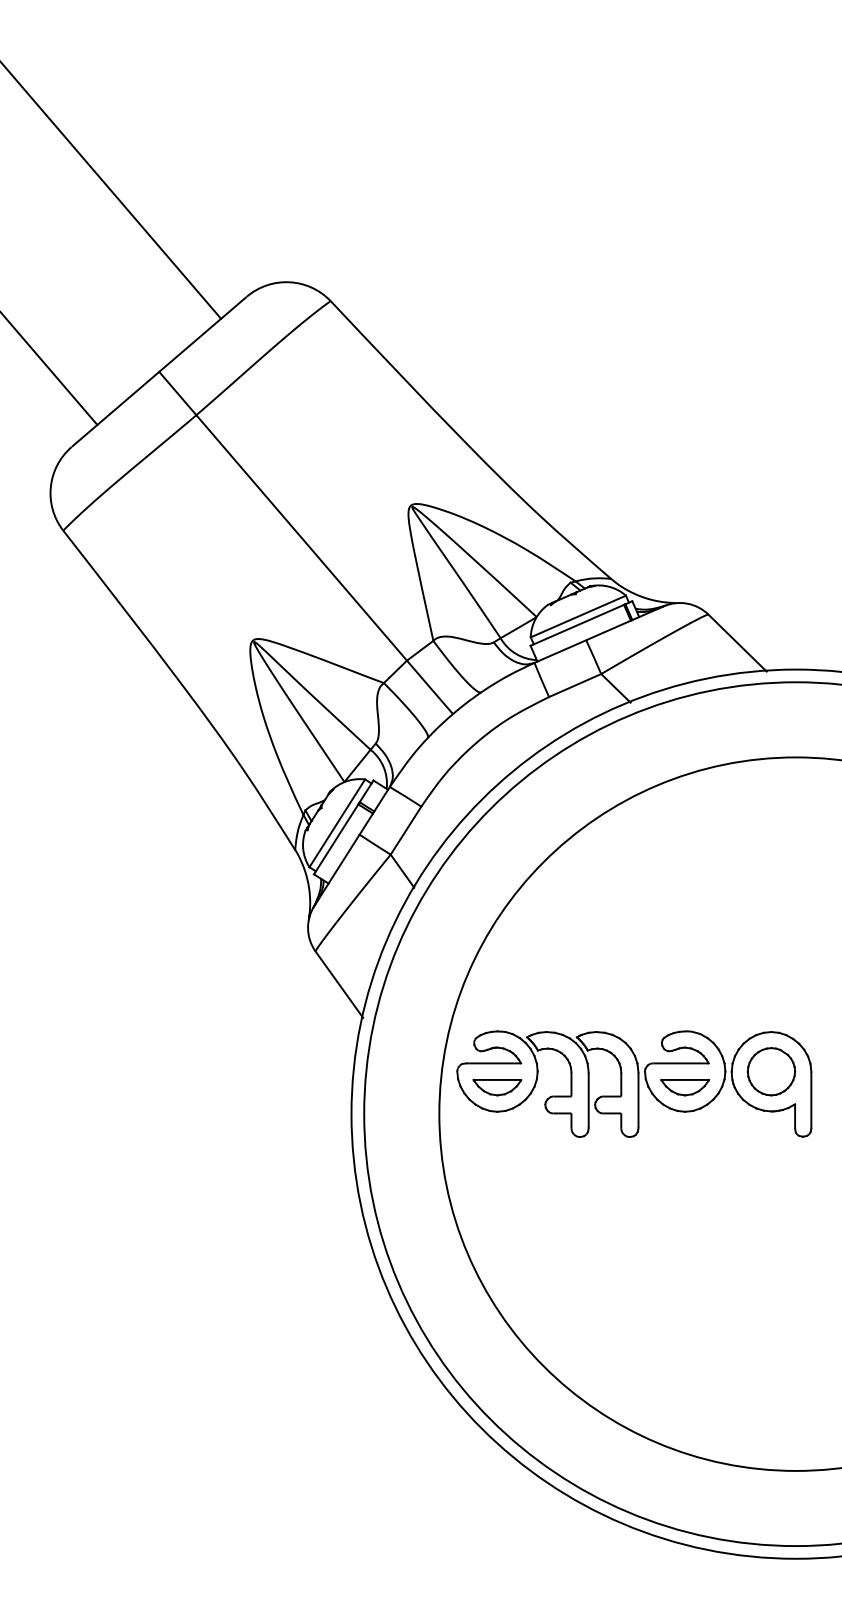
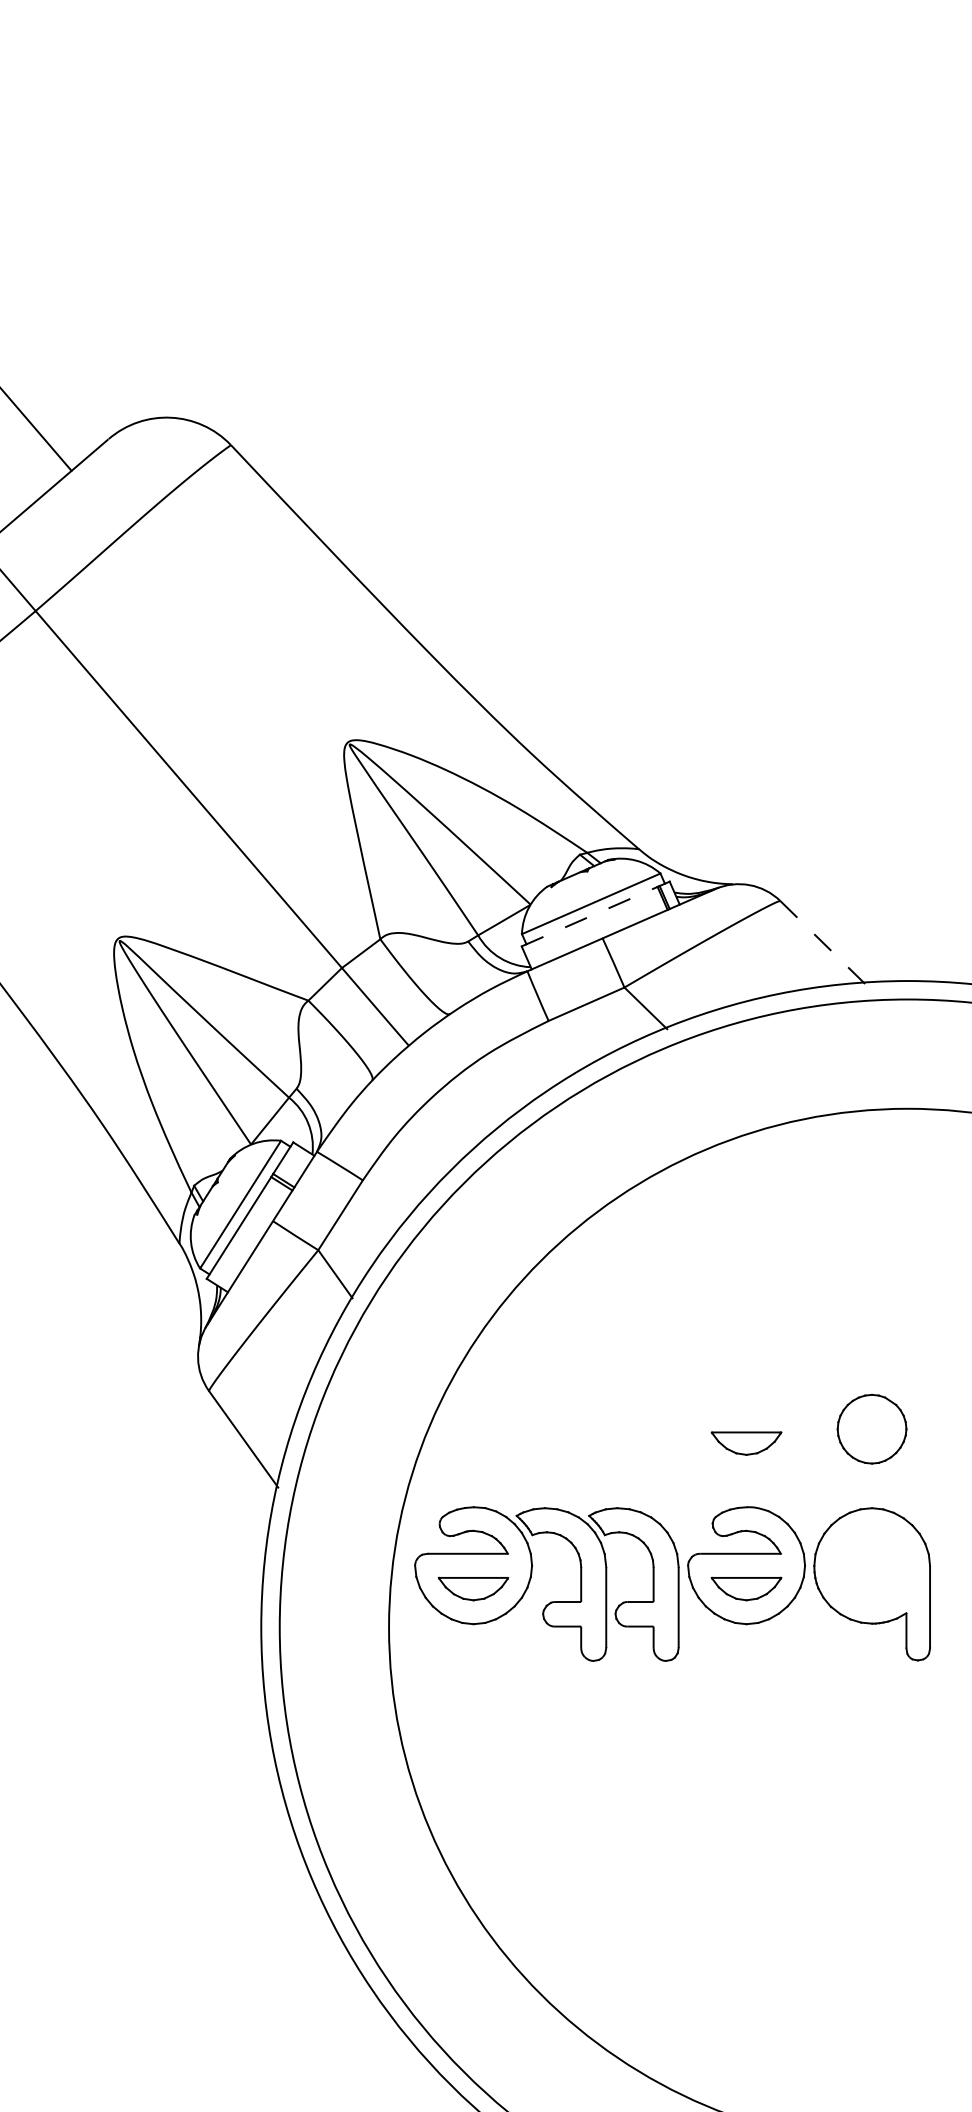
line: (577, 625) -> (589, 916), solid -> dashed
line: (737, 643) -> (822, 943), solid -> dashed
part: (685, 987) -> (747, 1443), added
part: (771, 1071) -> (872, 1428), moved

